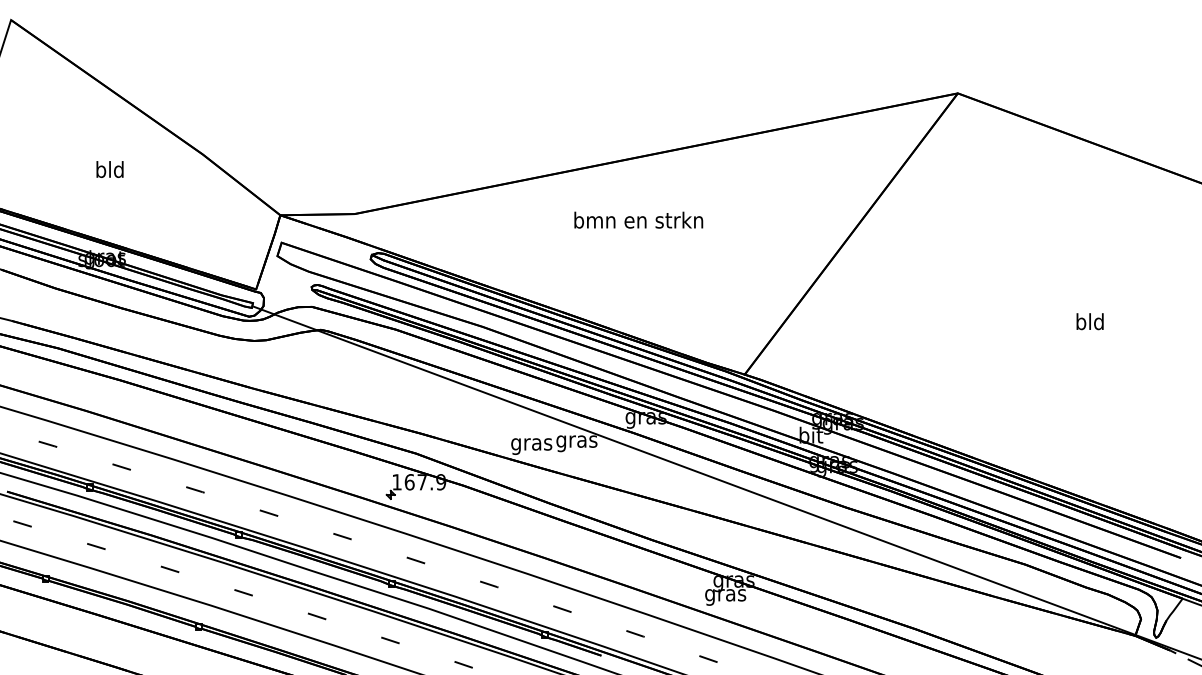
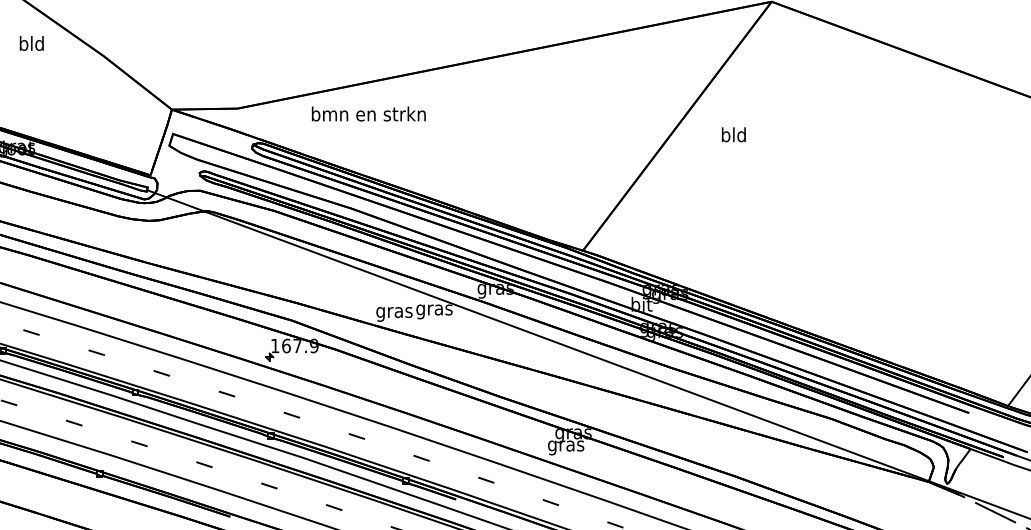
text: (109, 169) -> (31, 43), moved
text: (638, 219) -> (368, 113), moved
text: (1089, 321) -> (733, 134), moved

